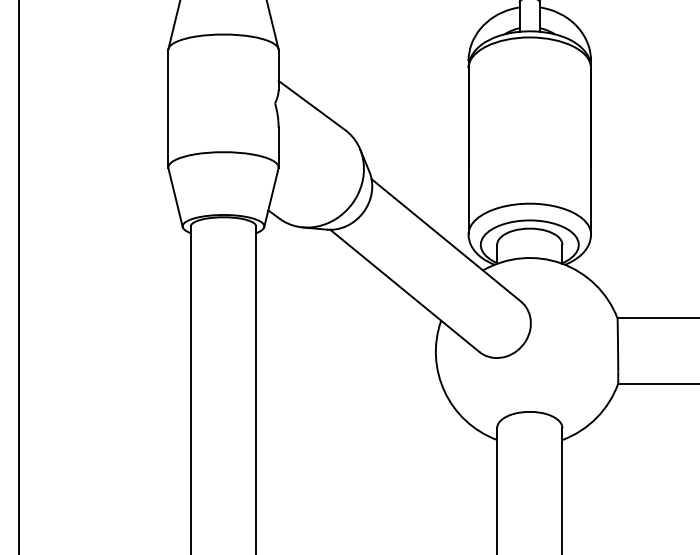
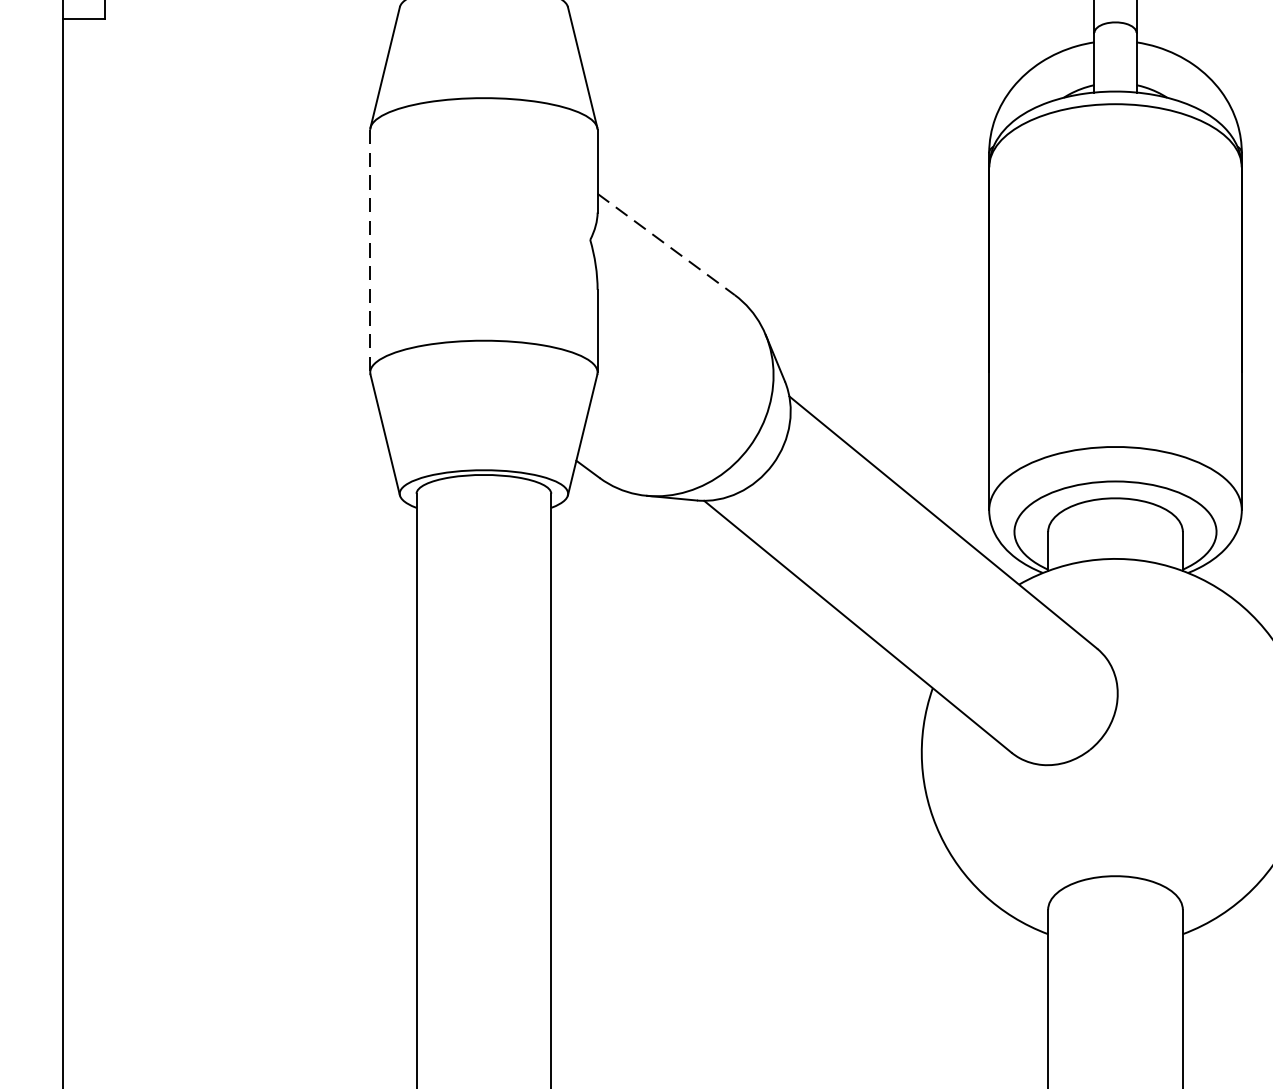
line: (312, 105) -> (667, 244), solid -> dashed
line: (168, 108) -> (370, 250), solid -> dashed

